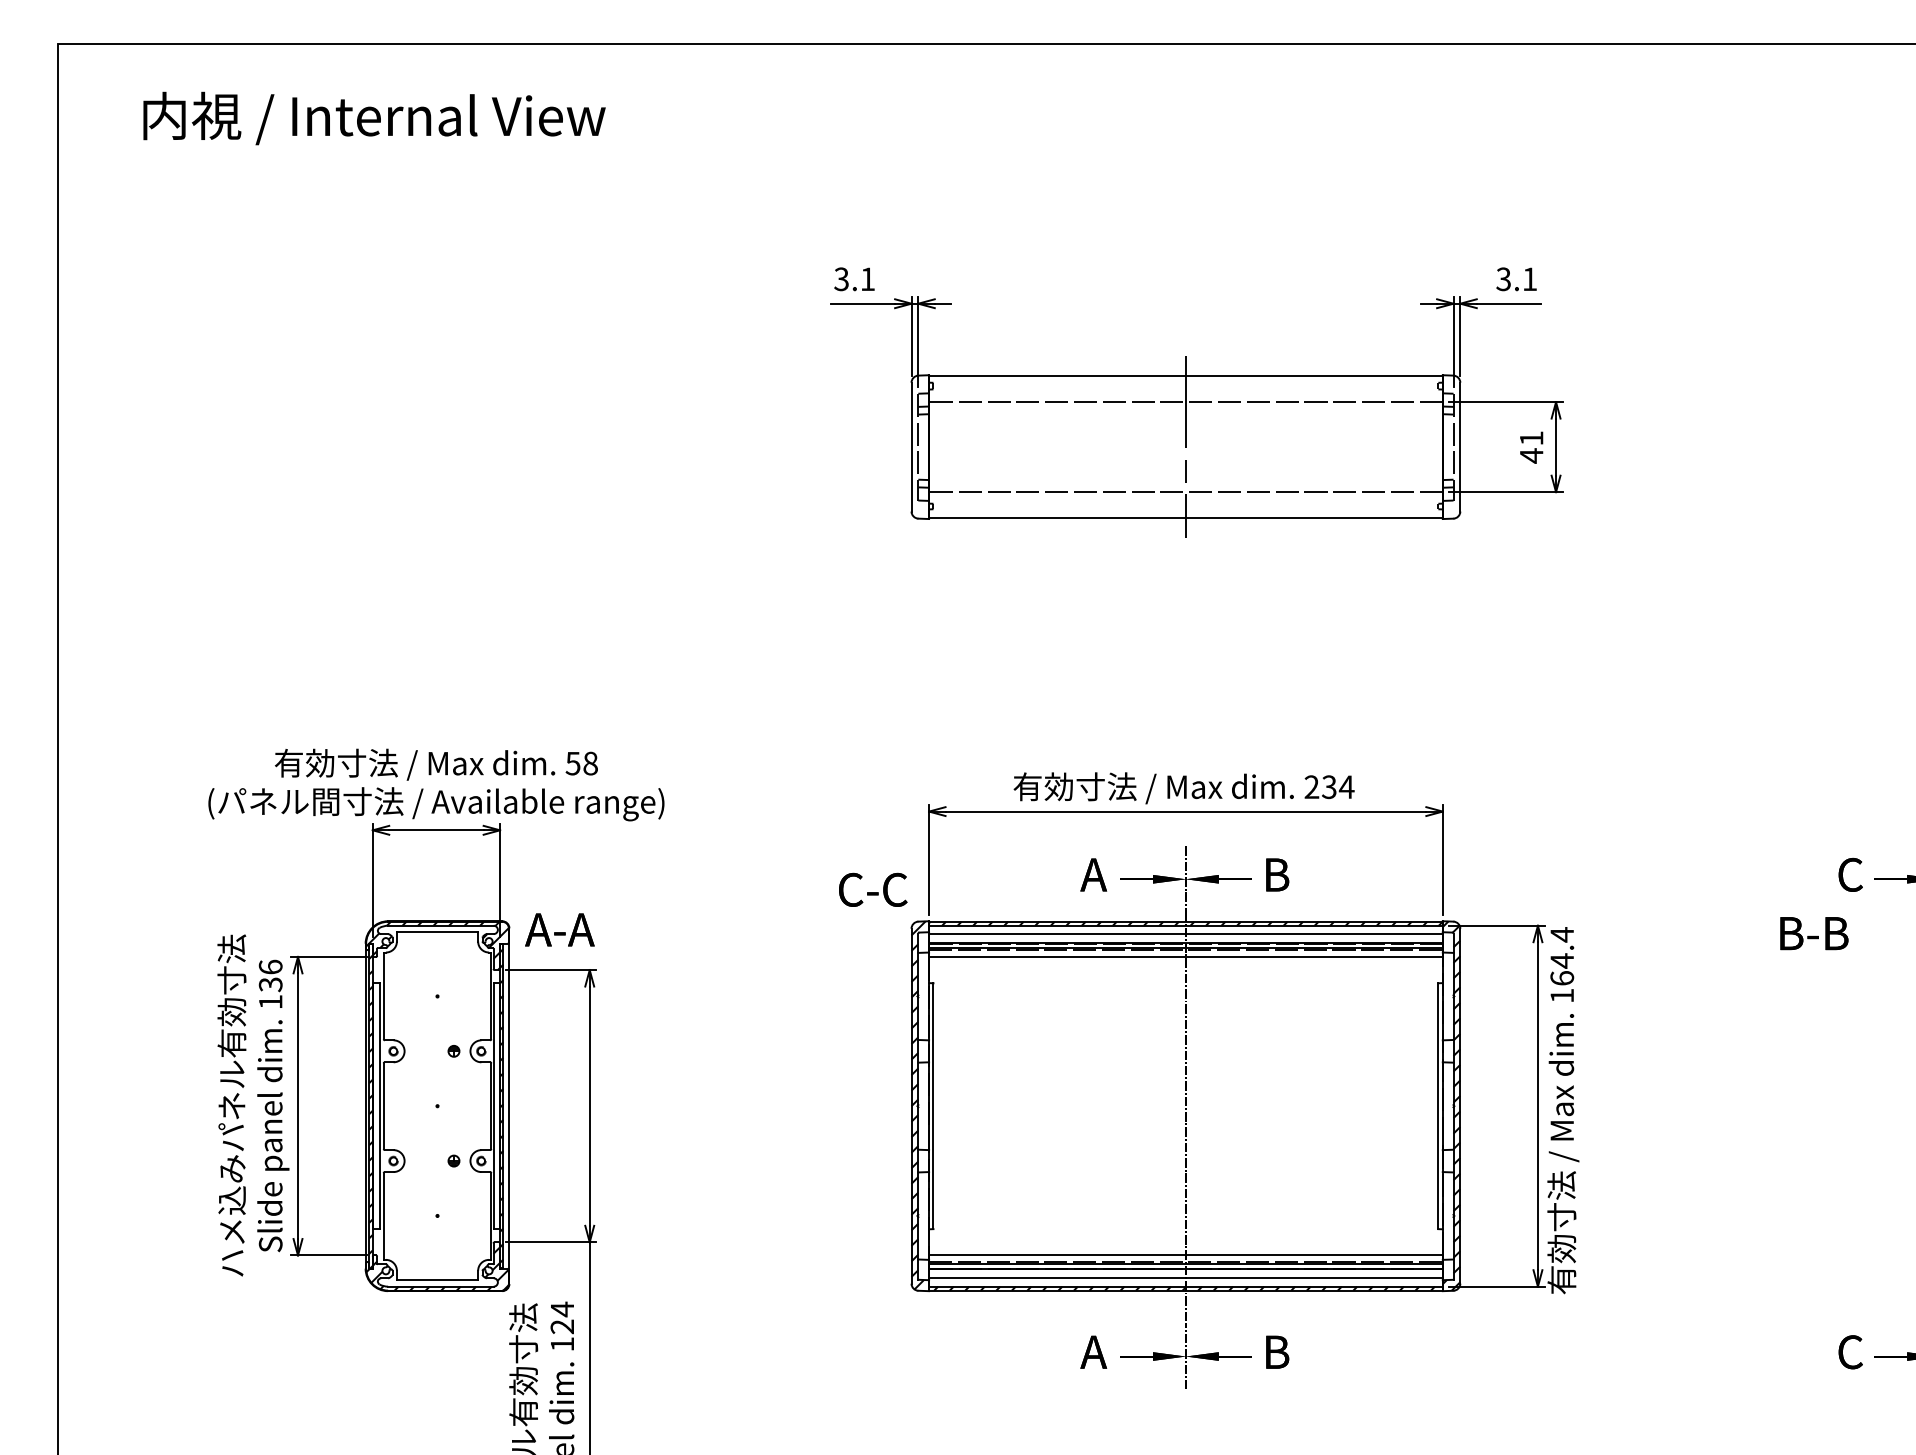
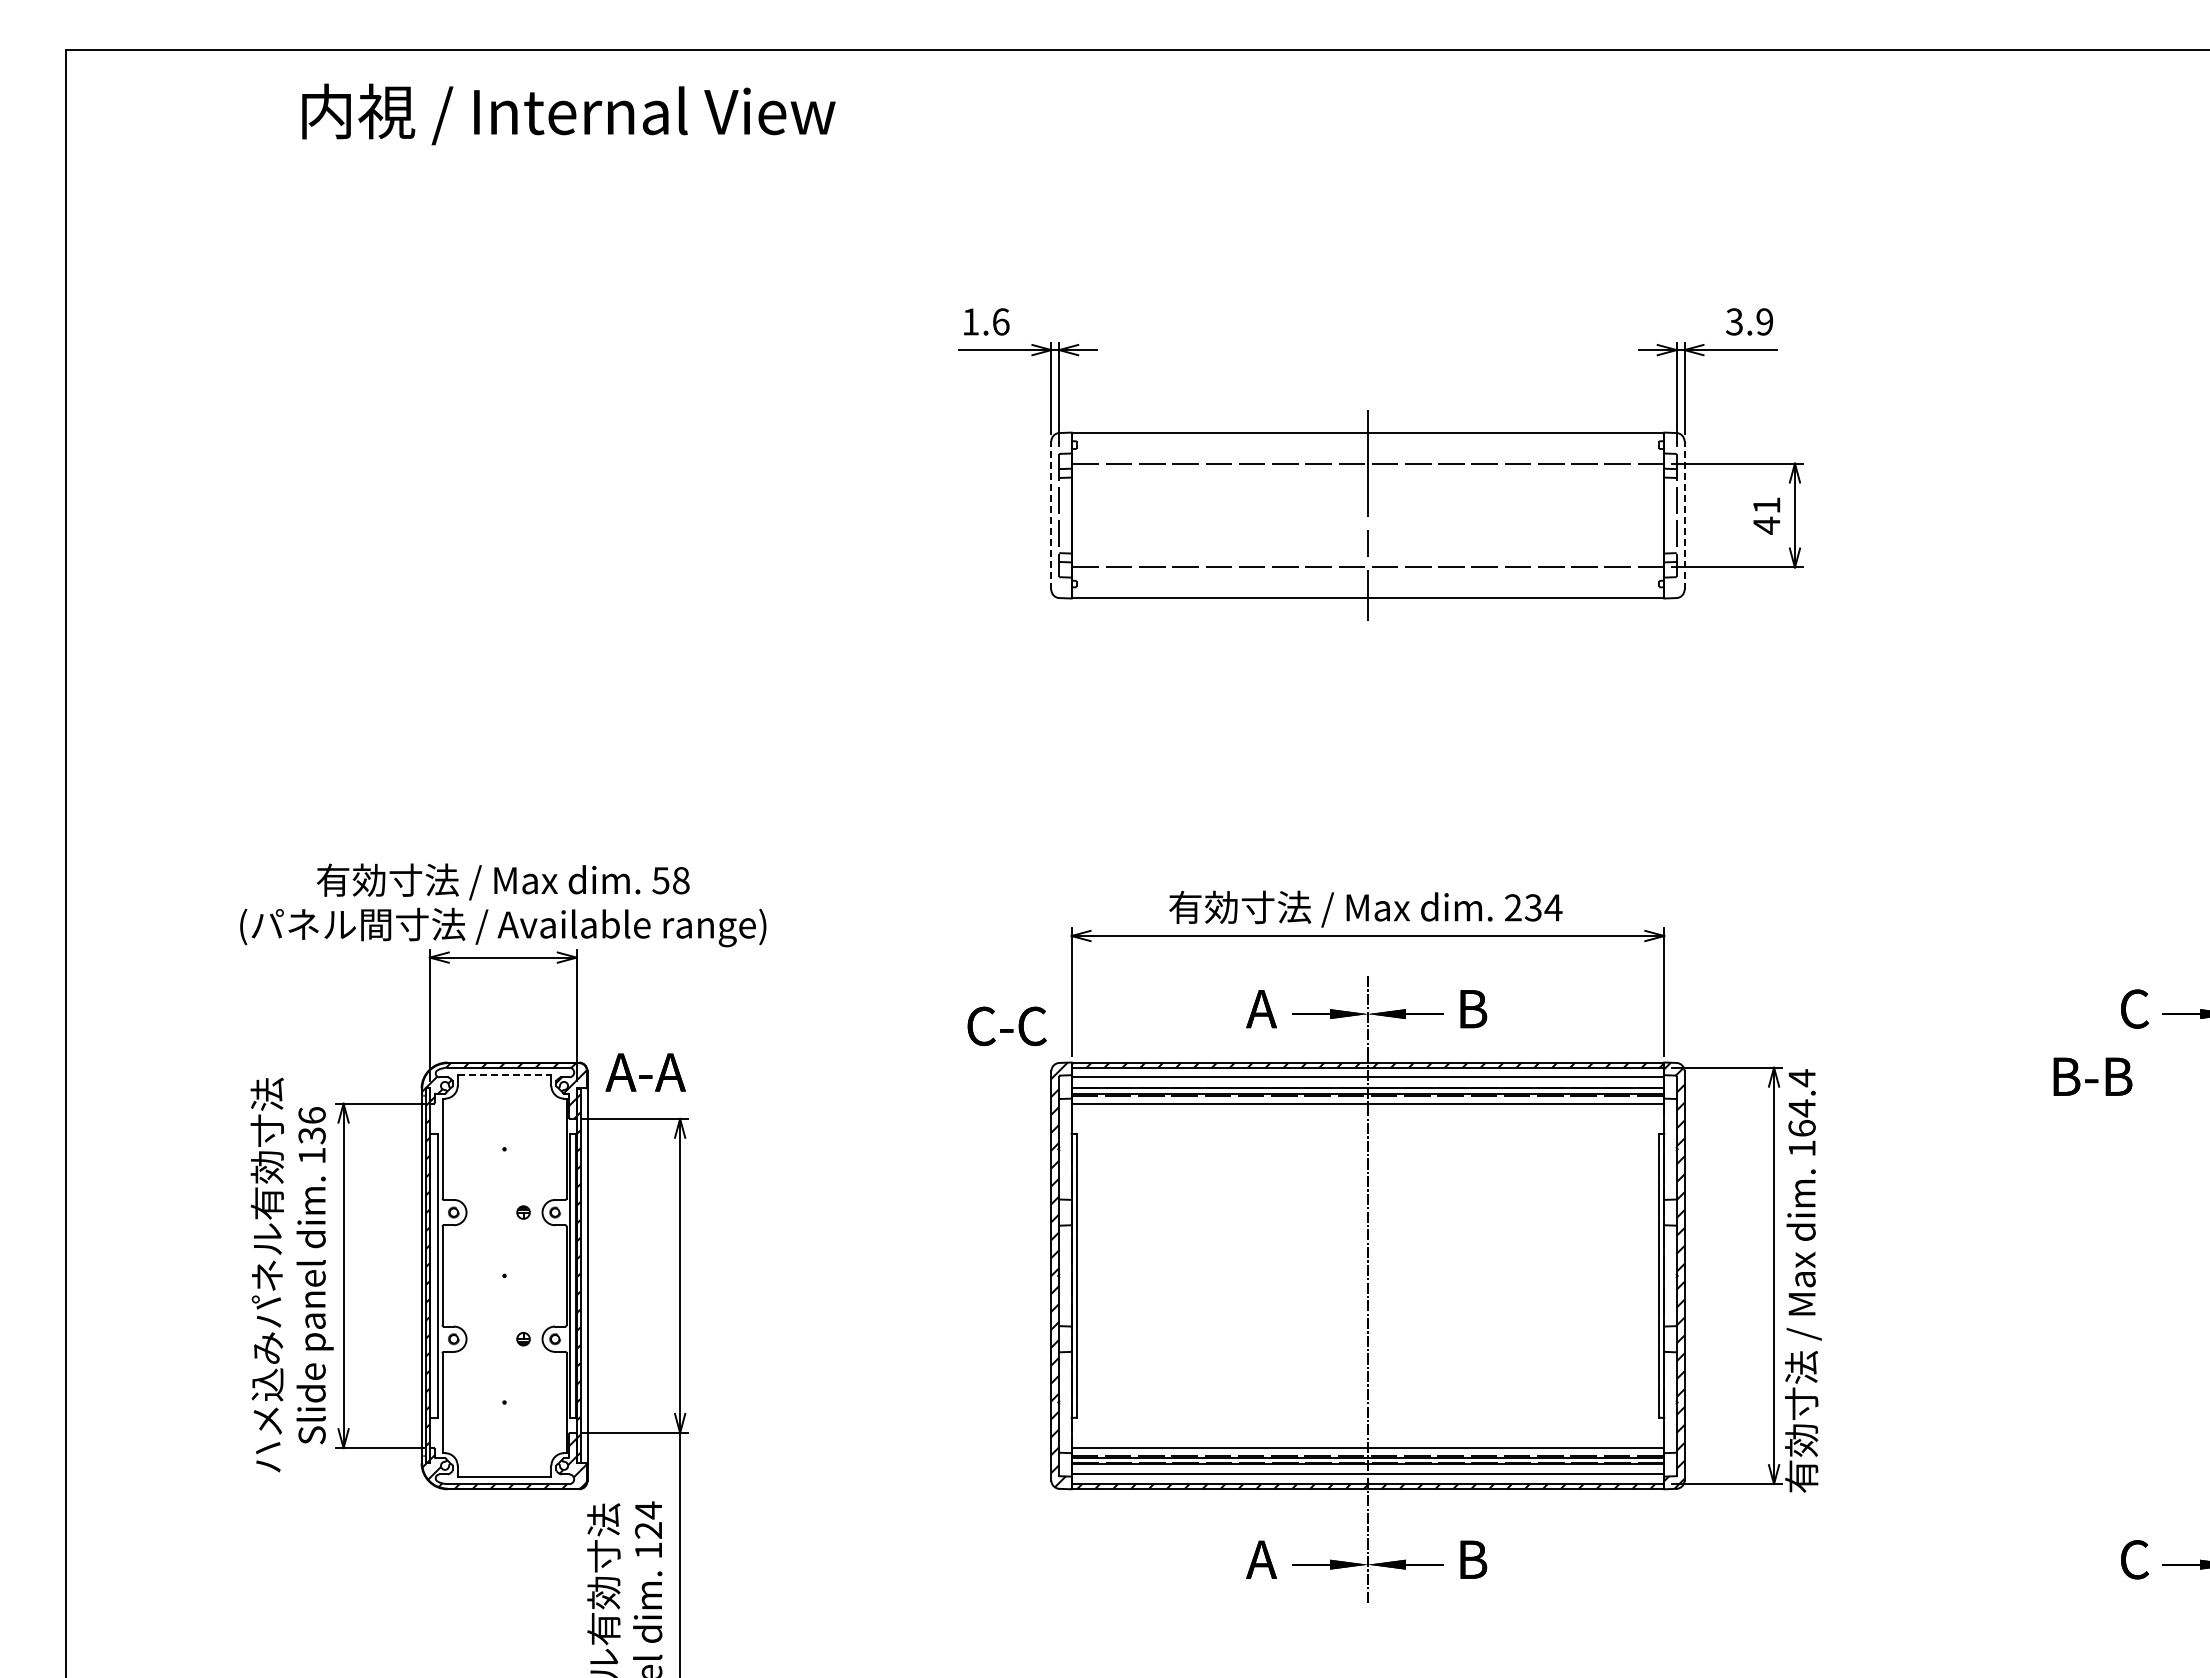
text: (374, 118) -> (568, 114), moved
text: (854, 278) -> (985, 321), 3.1 -> 1.6
text: (1529, 278) -> (1764, 321), 3.1 -> 3.9
line: (911, 447) -> (1051, 515), solid -> dashed
line: (1460, 447) -> (1684, 515), solid -> dashed
line: (437, 932) -> (504, 1075), solid -> dashed

